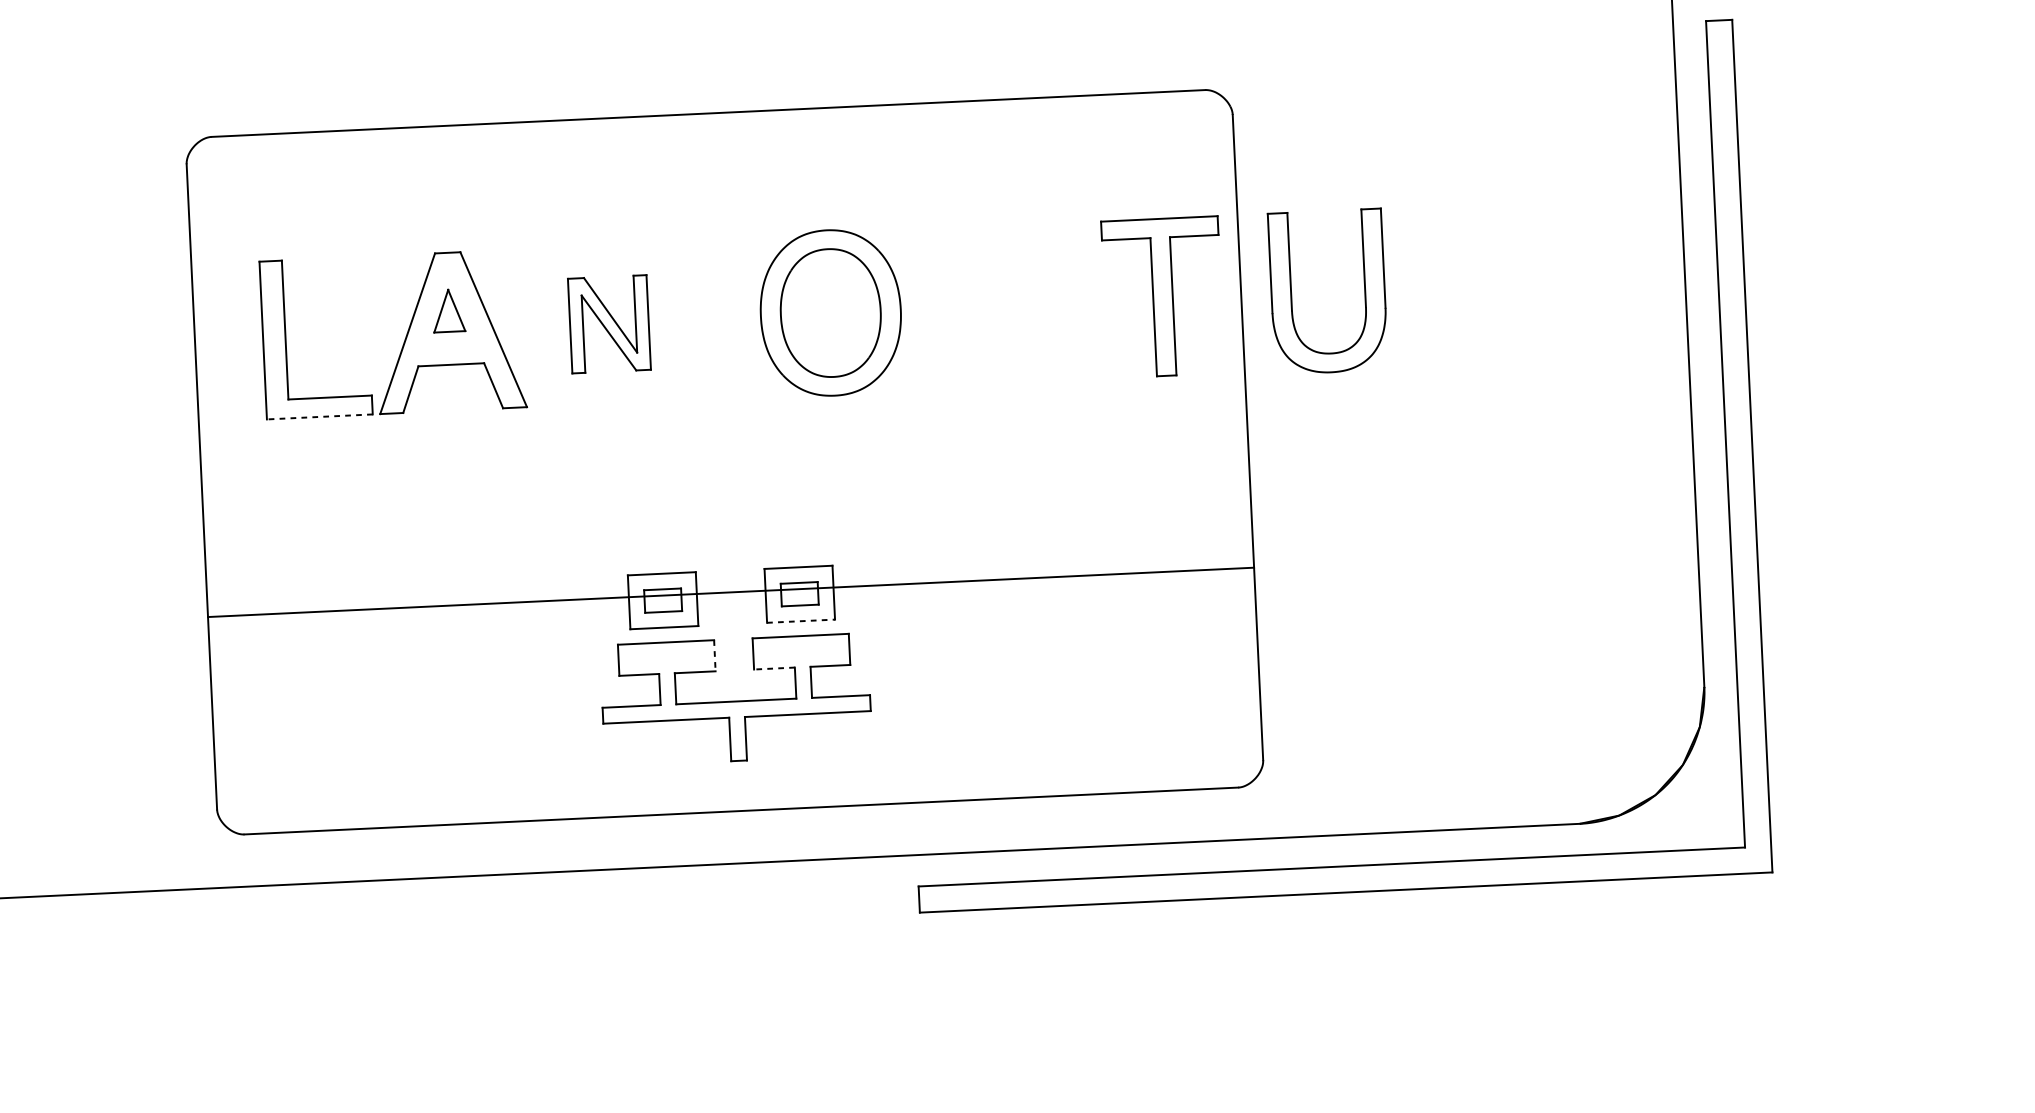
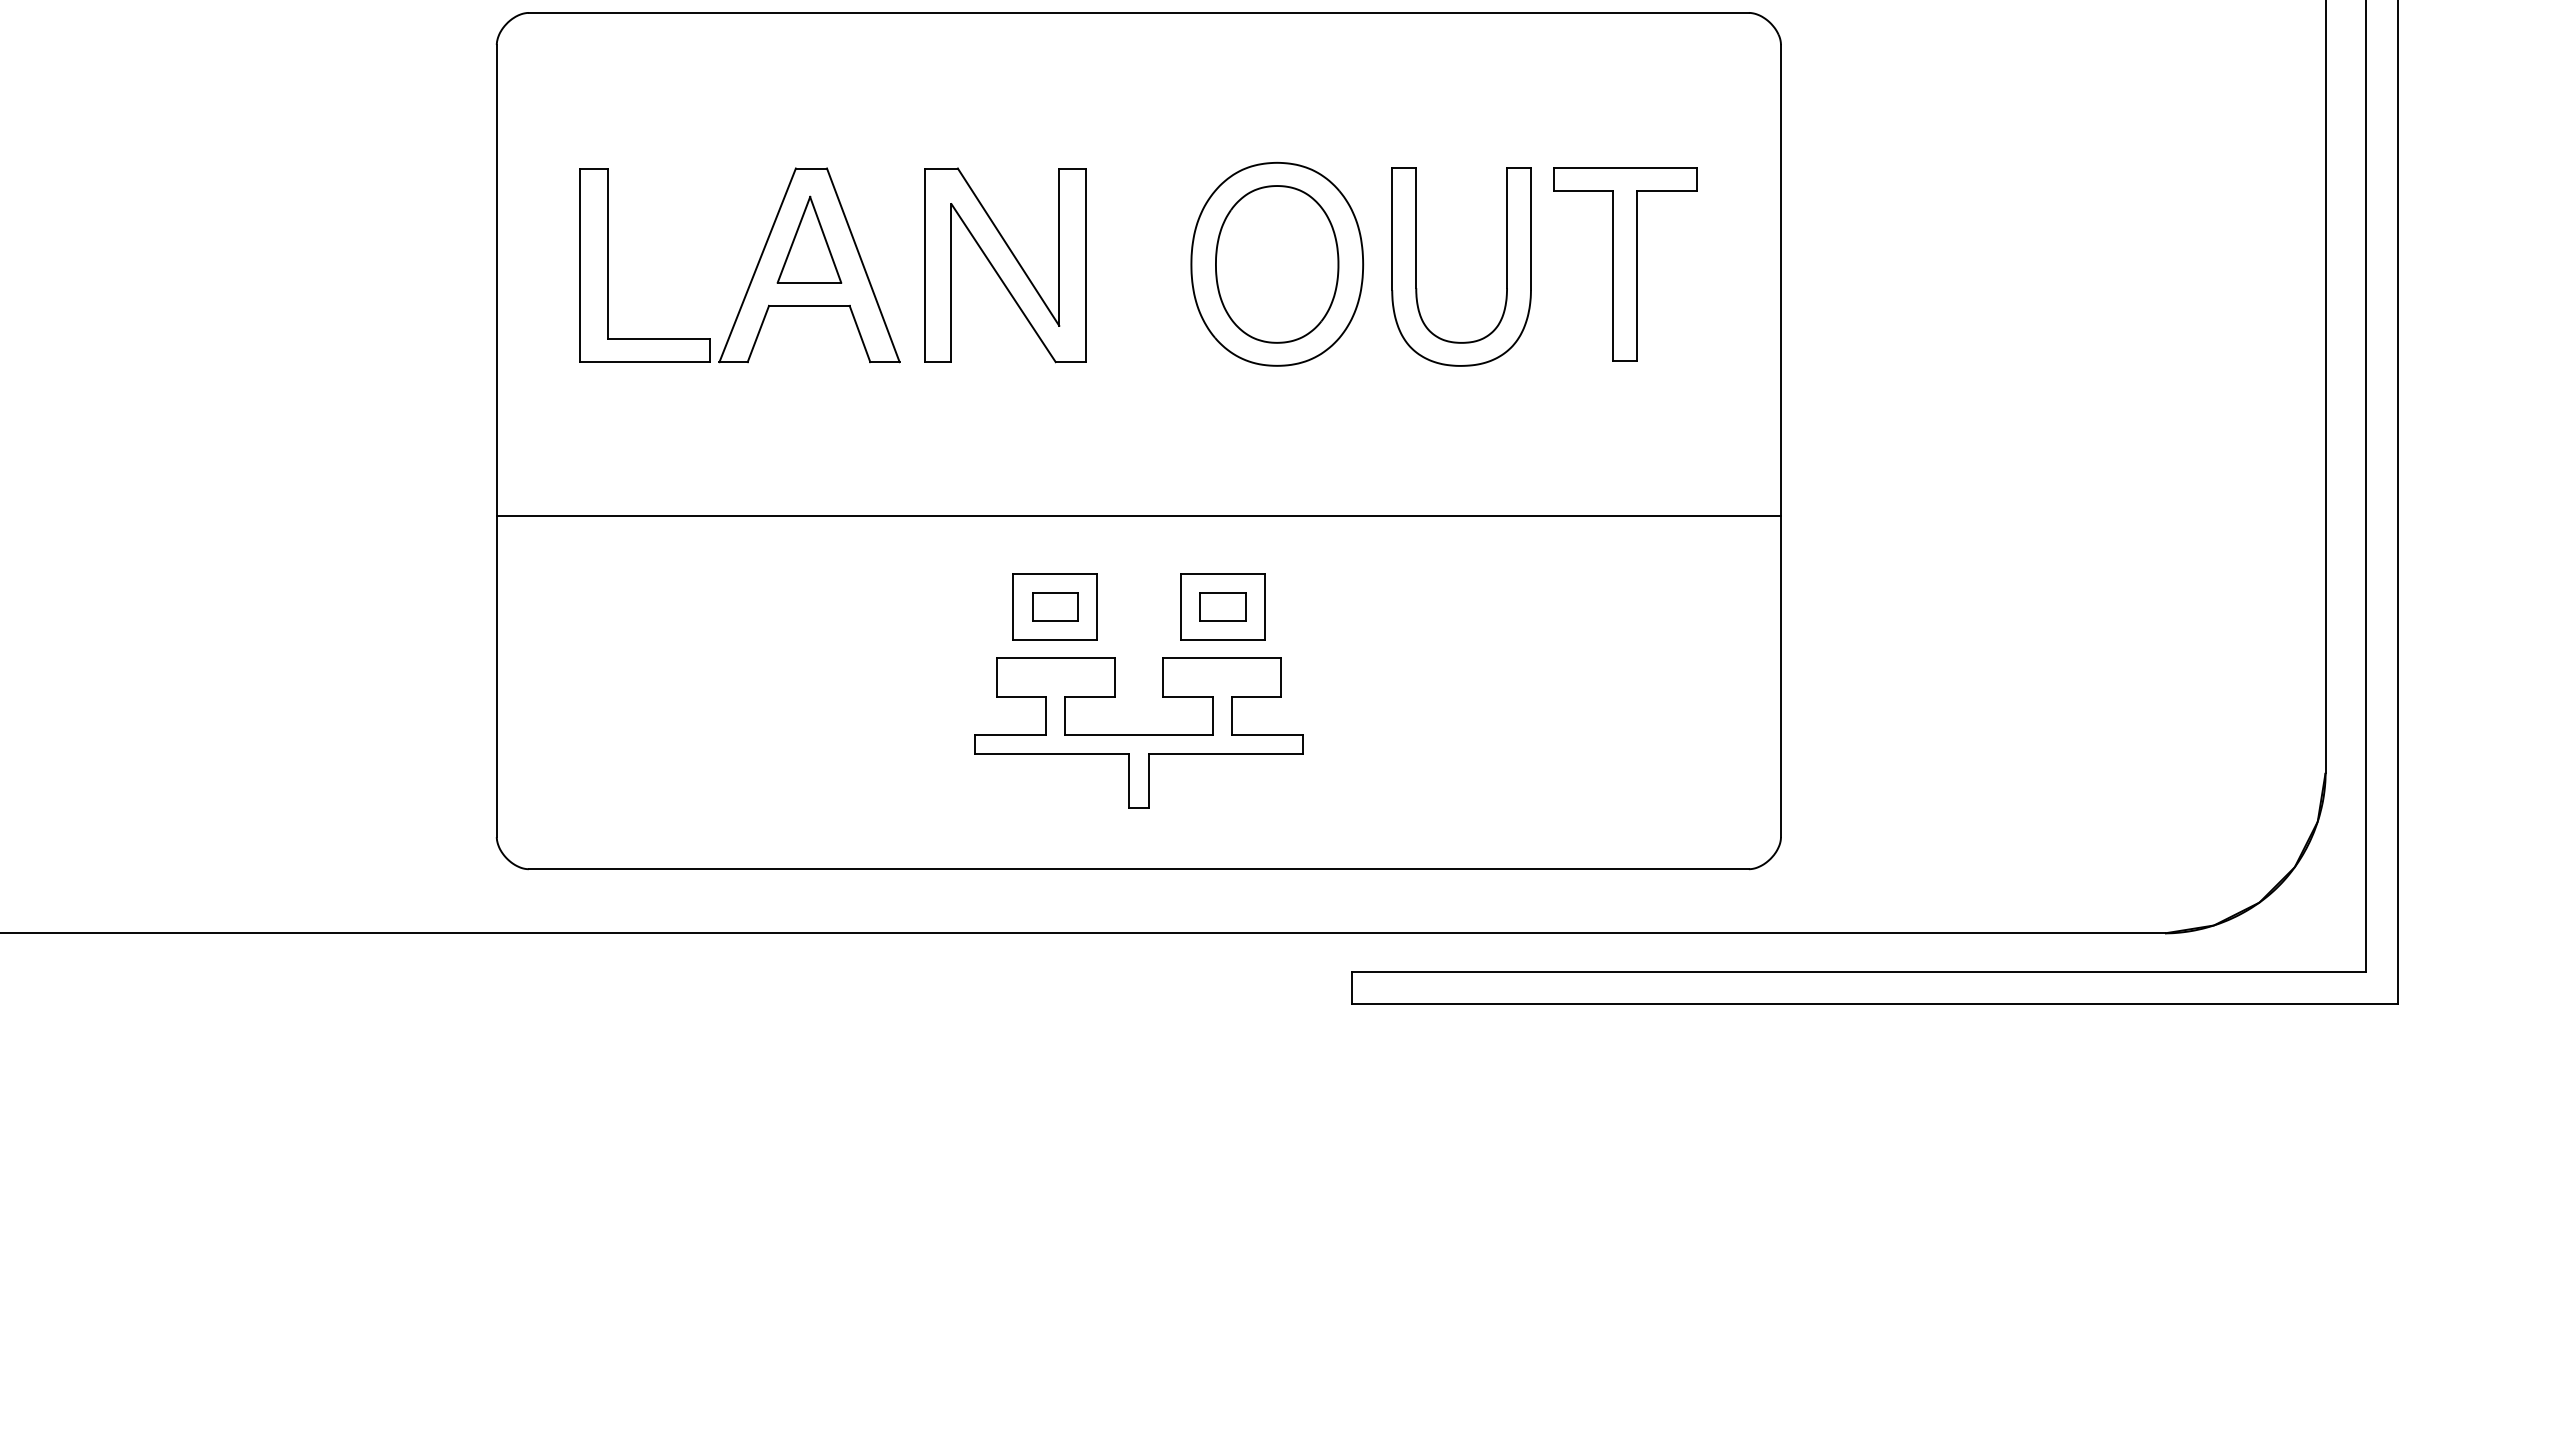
part: (1291, 293) -> (1416, 266), moved
part: (1163, 297) -> (1625, 264), moved
part: (448, 310) -> (809, 239), size x1.67
part: (609, 324) -> (1005, 265), size x1.67
line: (319, 417) -> (645, 362), dashed -> solid
line: (730, 592) -> (1138, 515), moved
line: (800, 621) -> (1222, 640), dashed -> solid
line: (714, 655) -> (1115, 677), dashed -> solid
line: (774, 668) -> (1187, 696), dashed -> solid

